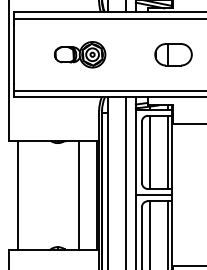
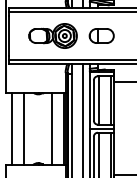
part: (79, 53) -> (52, 35), size x1.43
part: (173, 53) -> (101, 35), moved
line: (36, 194) -> (24, 128), added

